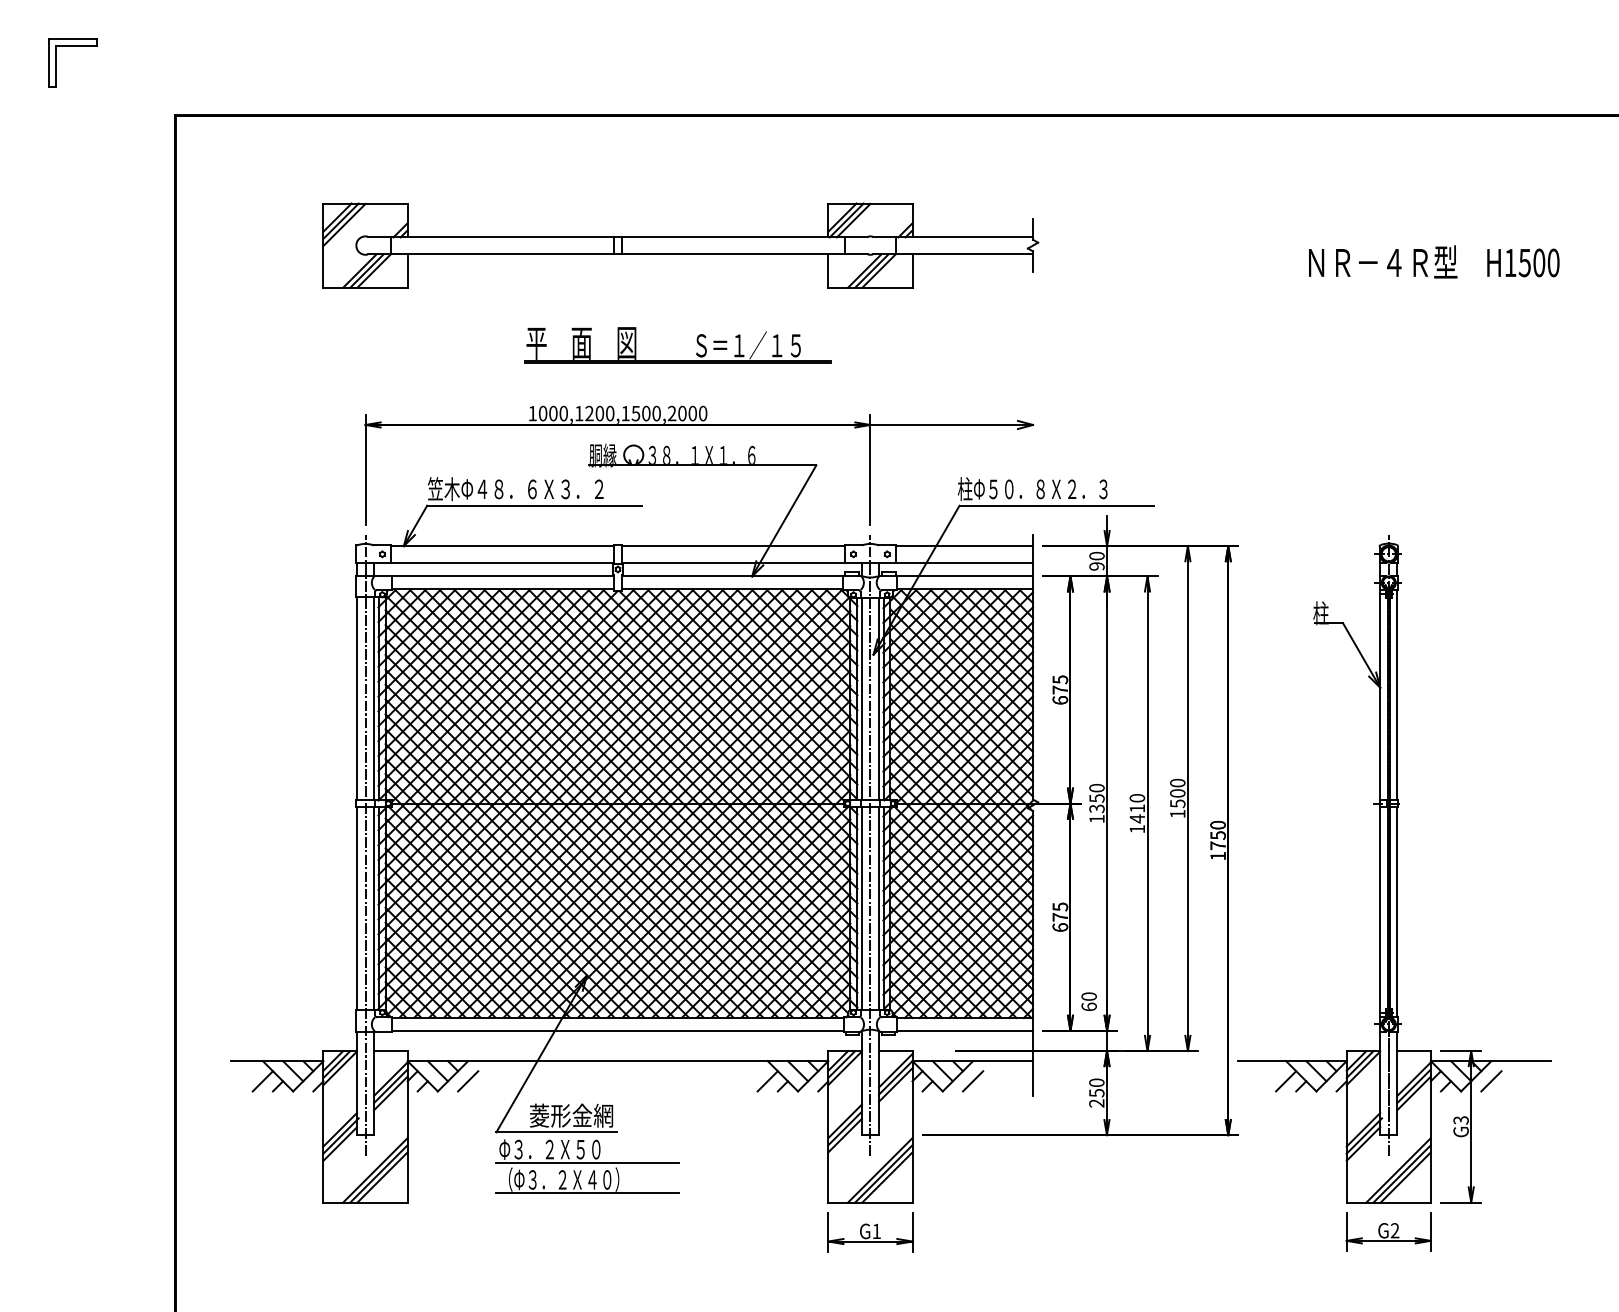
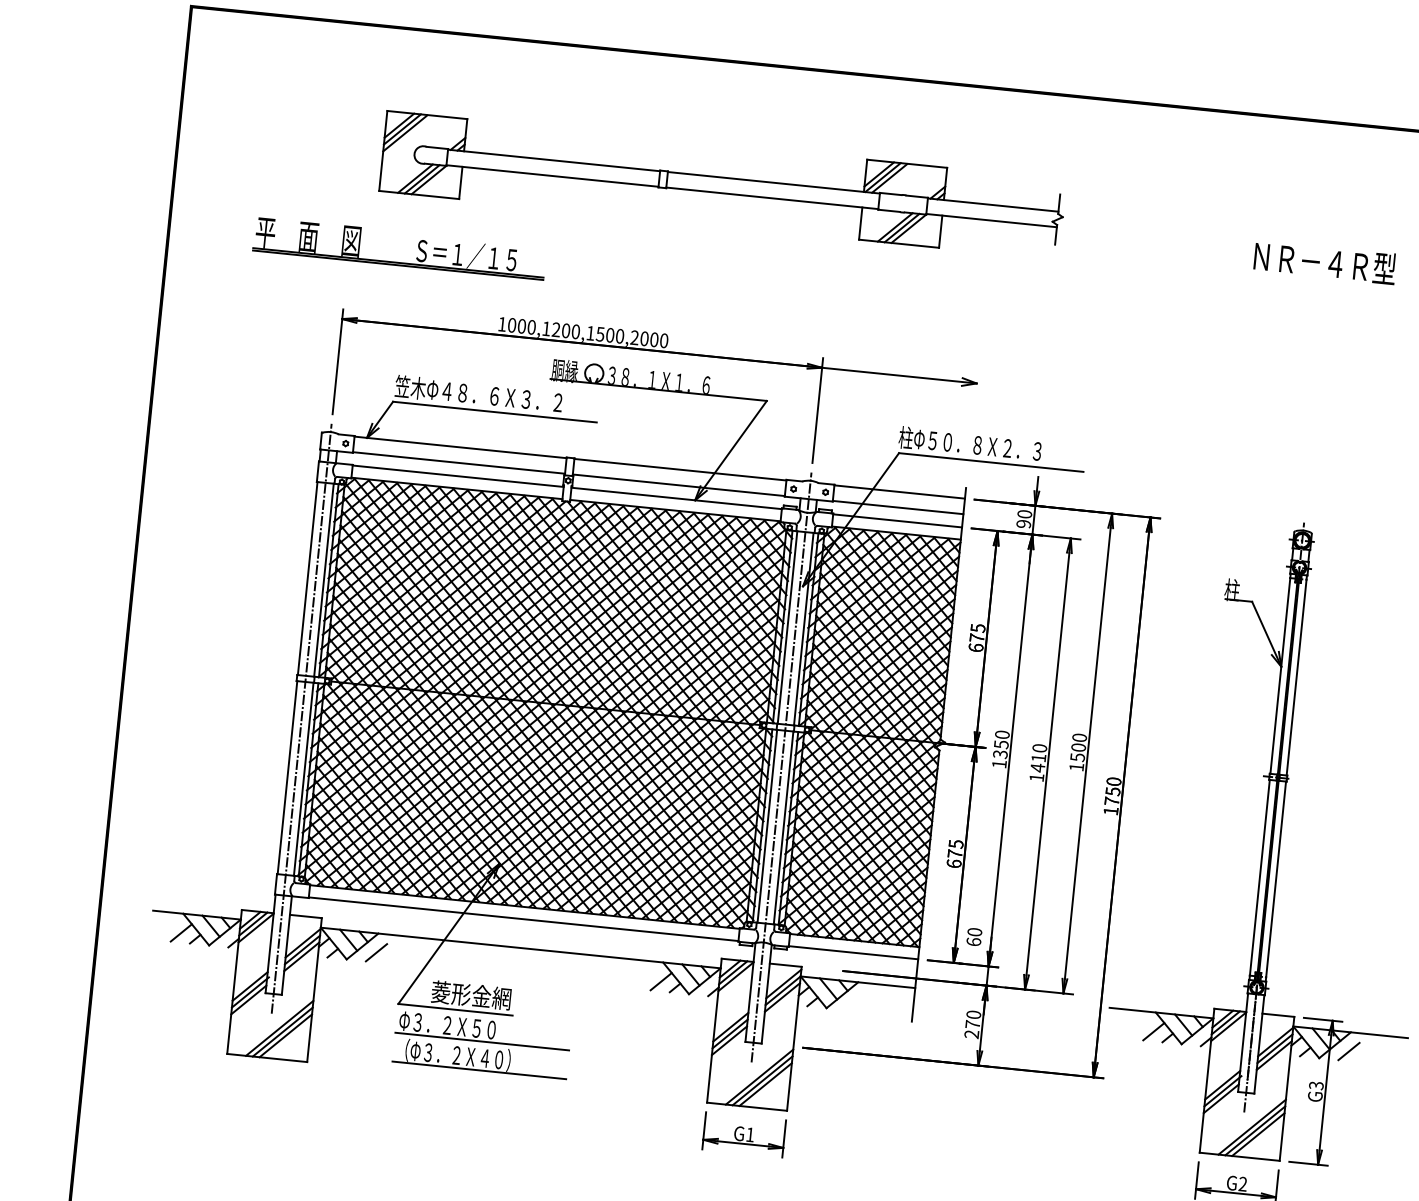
part: (680, 245) -> (722, 185), moved
part: (677, 360) -> (397, 262), moved
line: (972, 1081) -> (855, 1001), removed
text: (1096, 1092) -> (972, 1024), 250 -> 270

